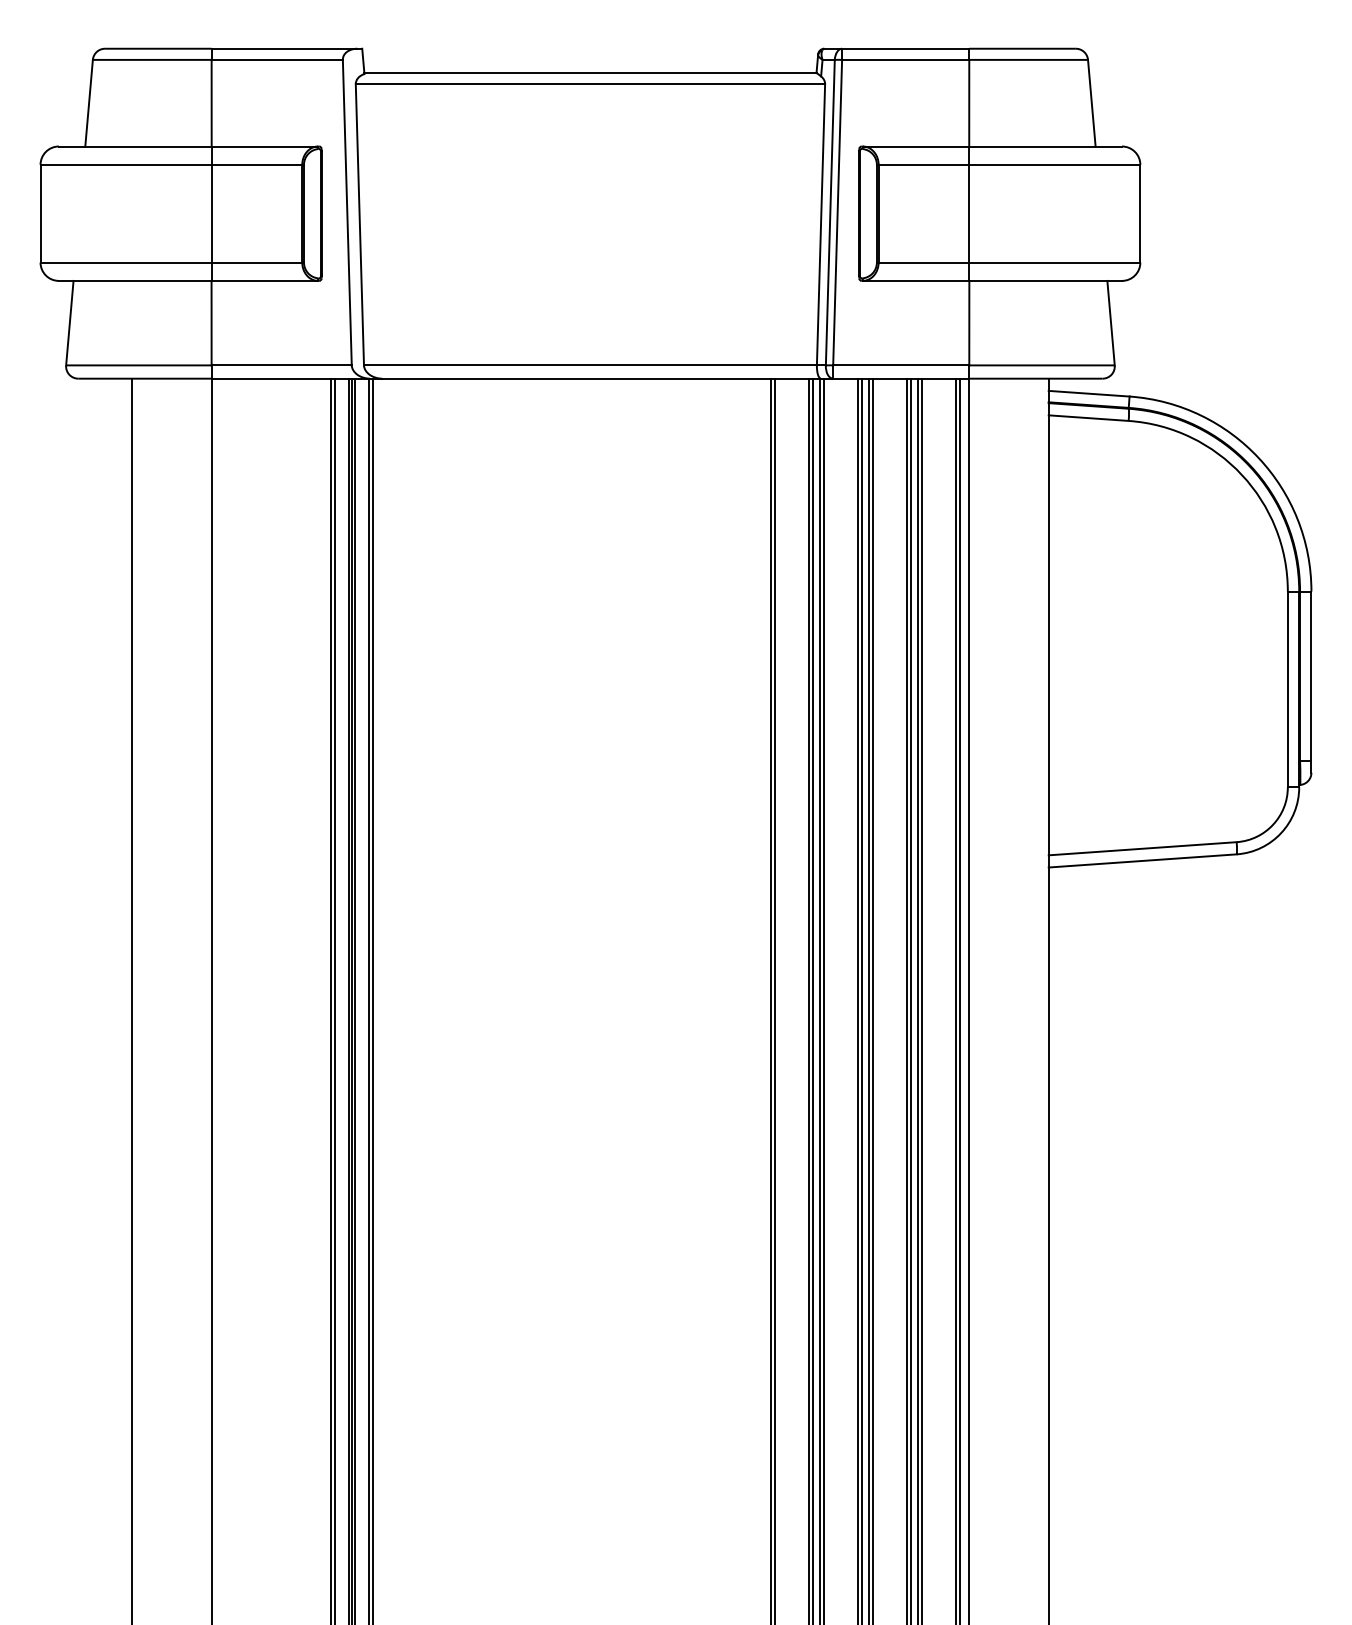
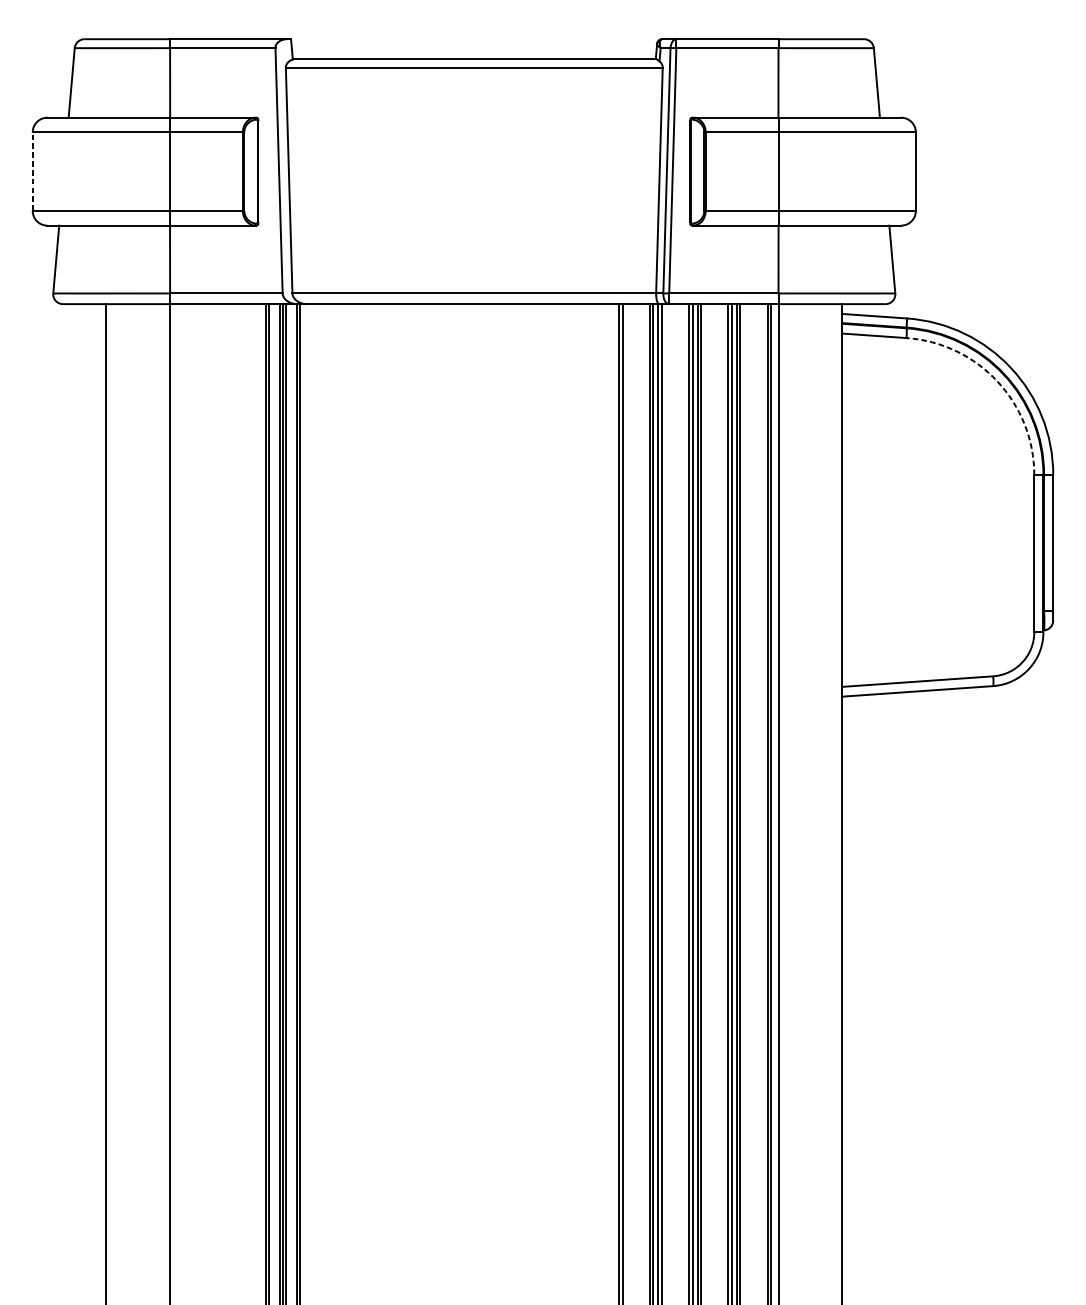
line: (40, 213) -> (32, 171), solid -> dashed
arc: (1241, 474) -> (997, 381), solid -> dashed

